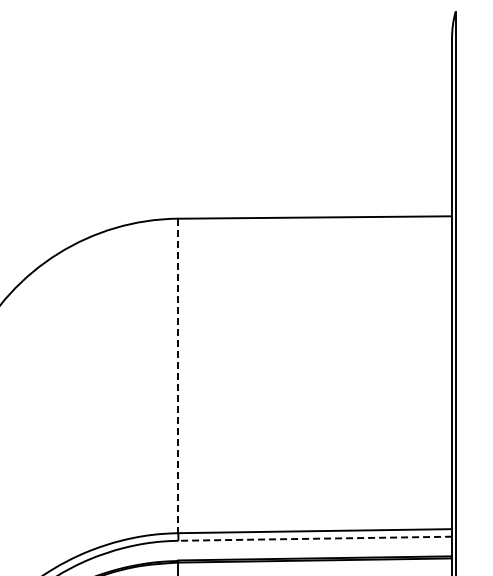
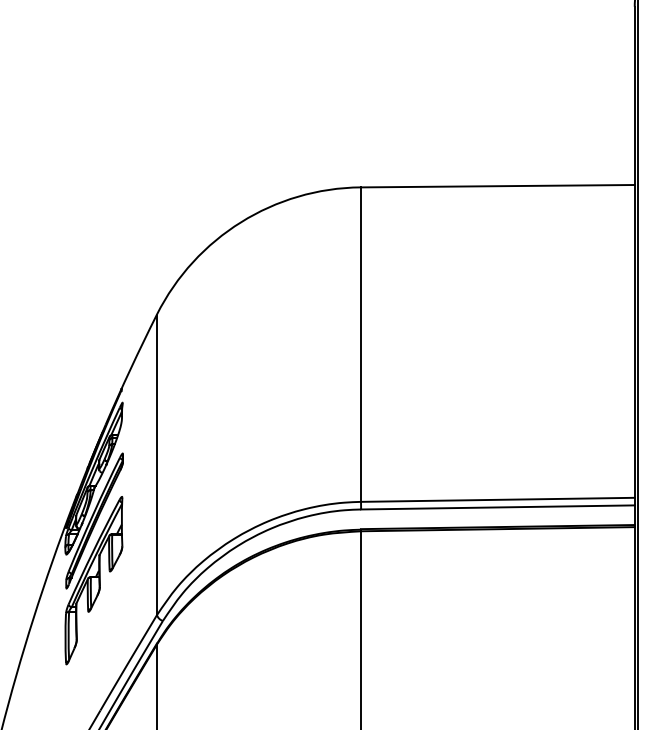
line: (178, 376) -> (361, 345), dashed -> solid
line: (314, 538) -> (497, 507), dashed -> solid

